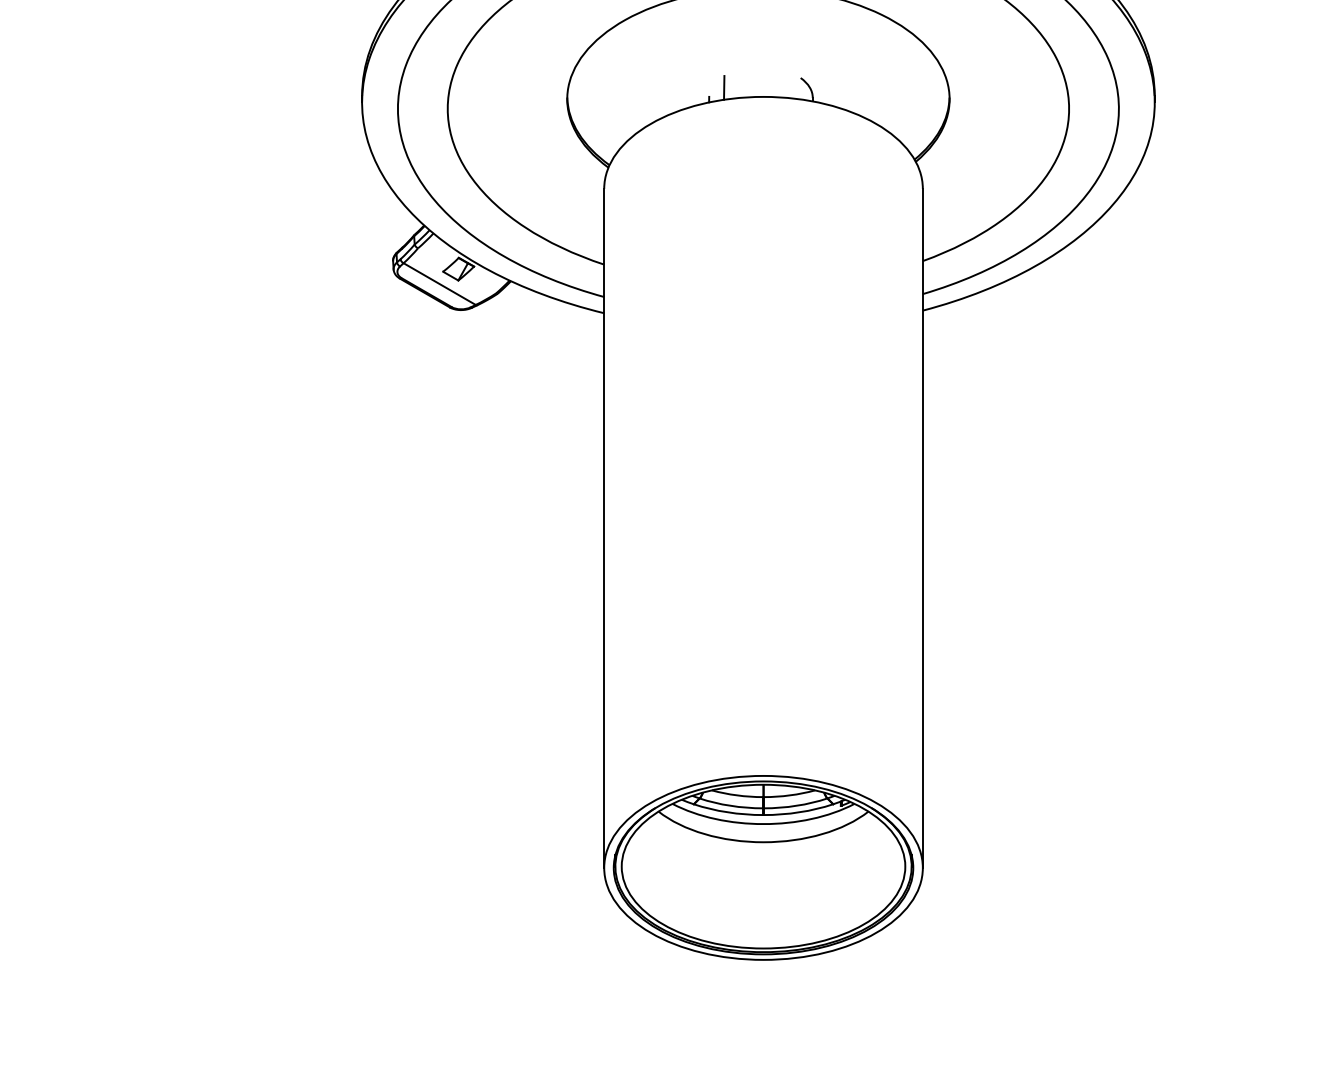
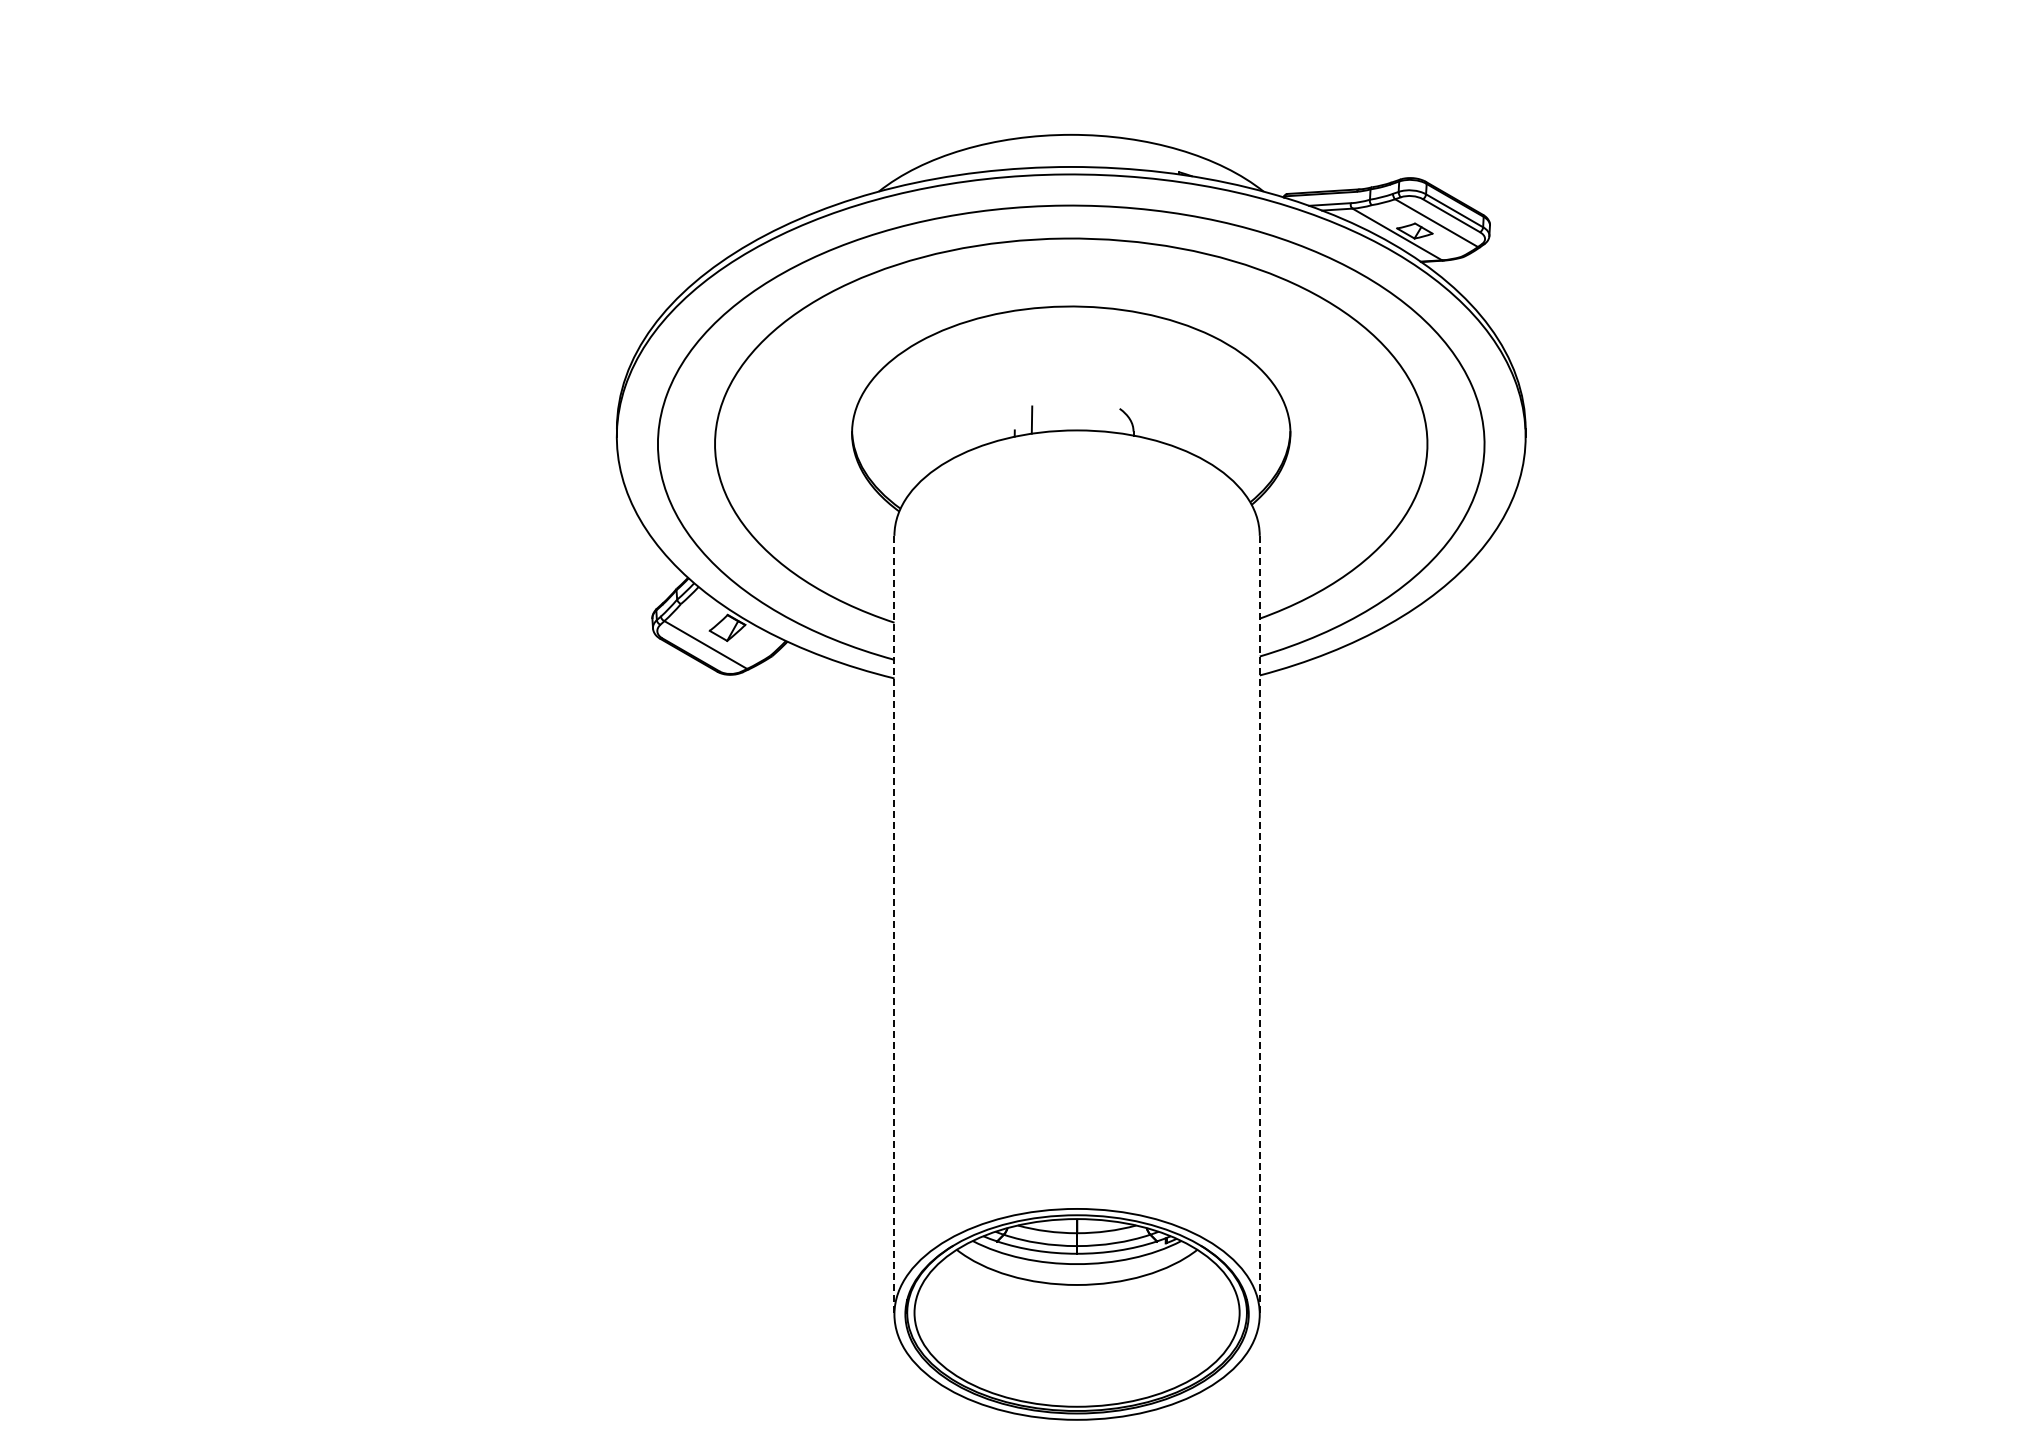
line: (604, 528) -> (894, 925), solid -> dashed
line: (922, 528) -> (1259, 925), solid -> dashed

